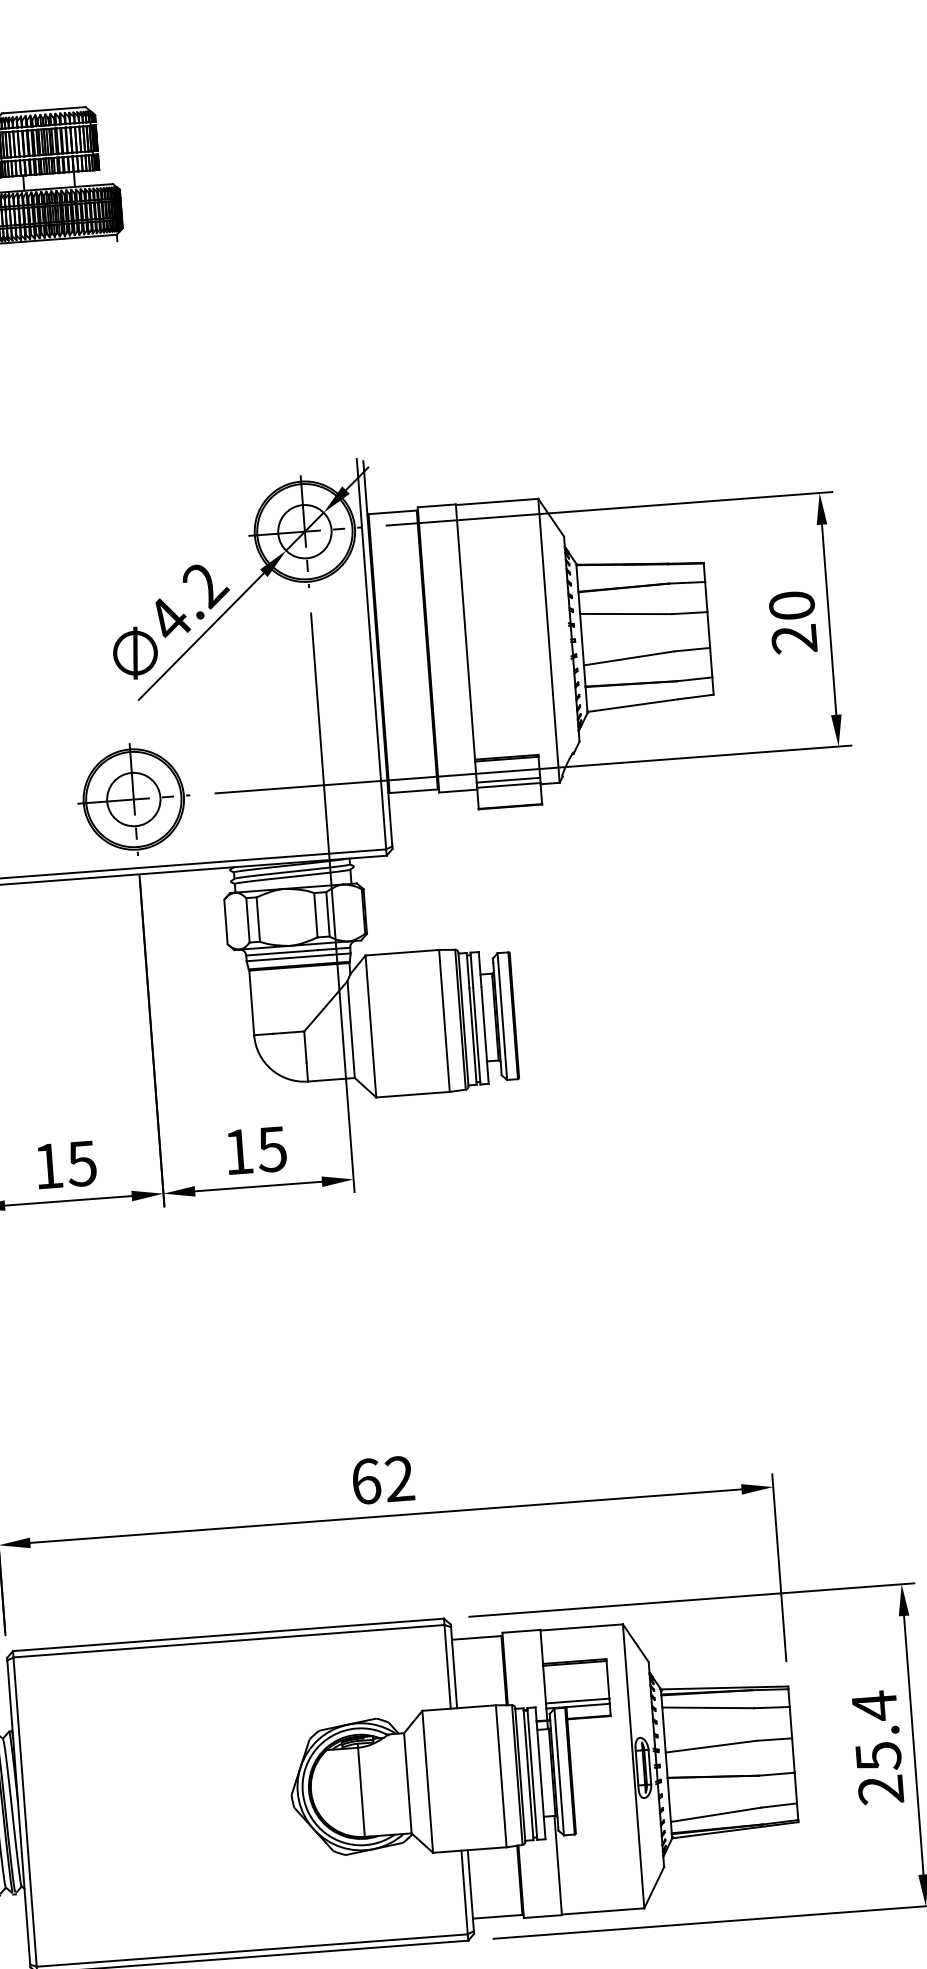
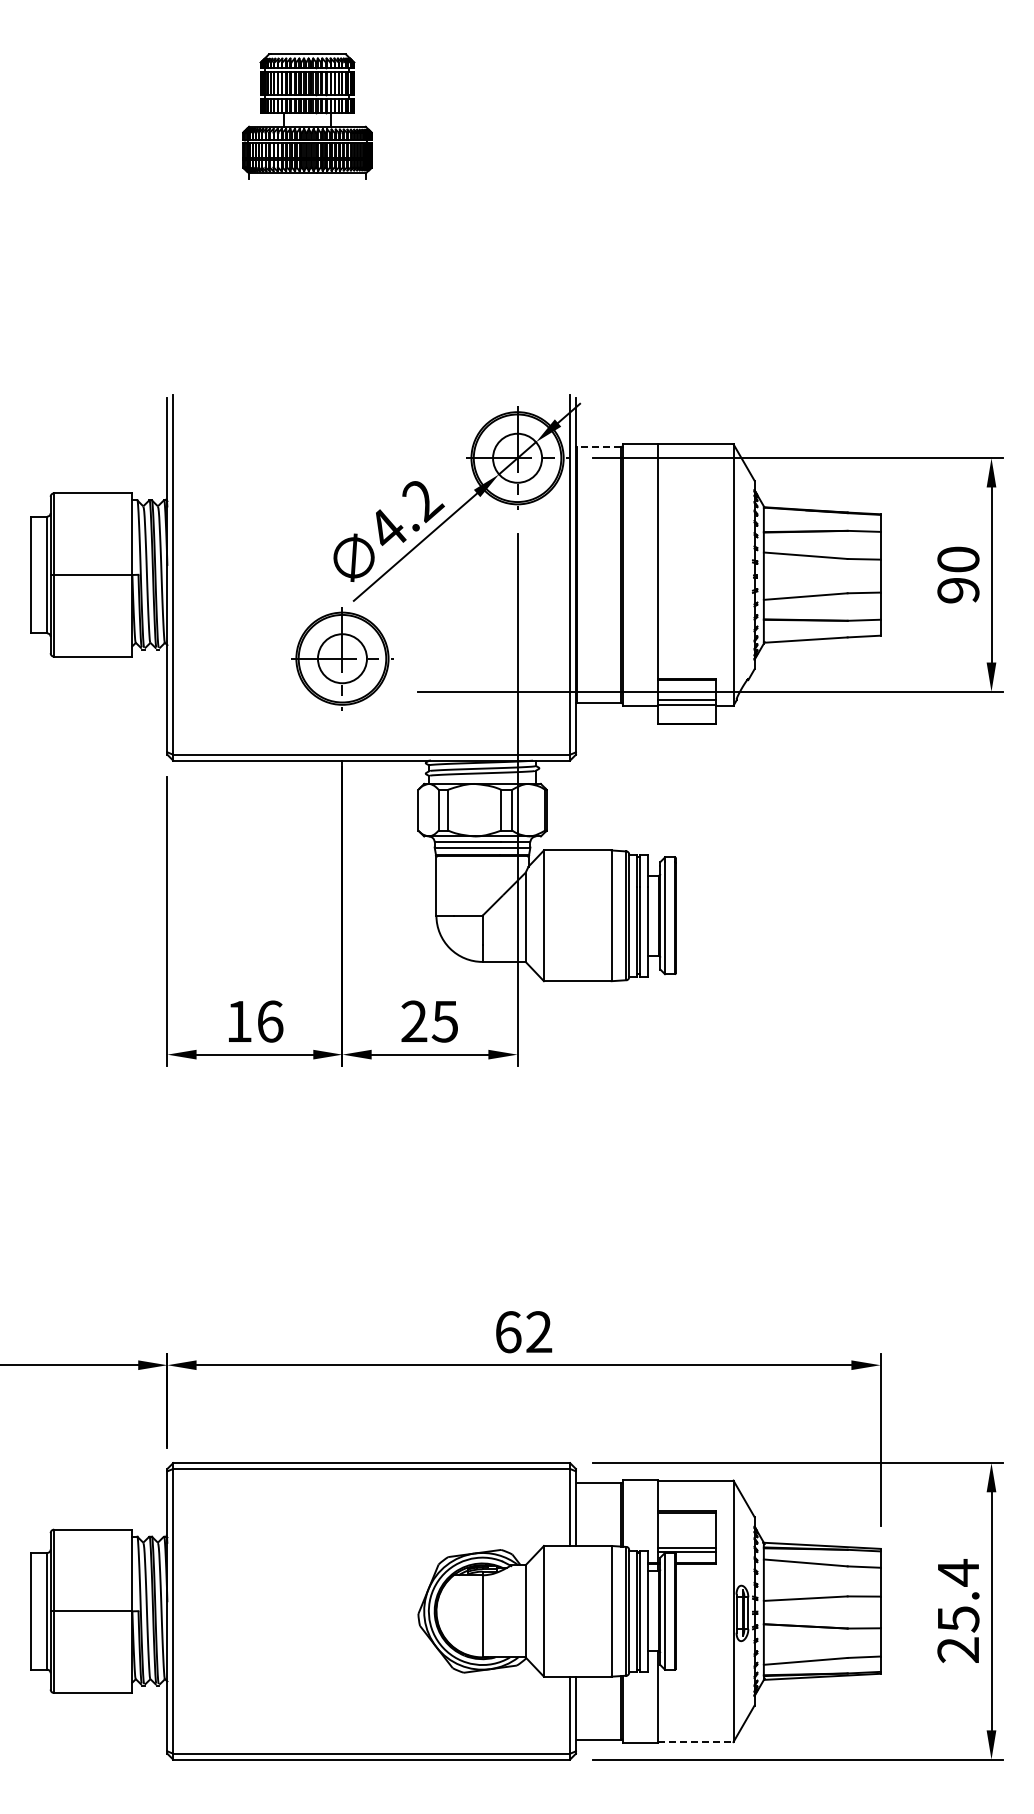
line: (391, 512) -> (598, 446), solid -> dashed
text: (794, 639) -> (958, 590), 20 -> 90
part: (133, 799) -> (342, 658), moved
text: (238, 1150) -> (414, 1020), 15 -> 25
text: (81, 1163) -> (269, 1021), 15 -> 16
line: (603, 1911) -> (695, 1742), solid -> dashed

